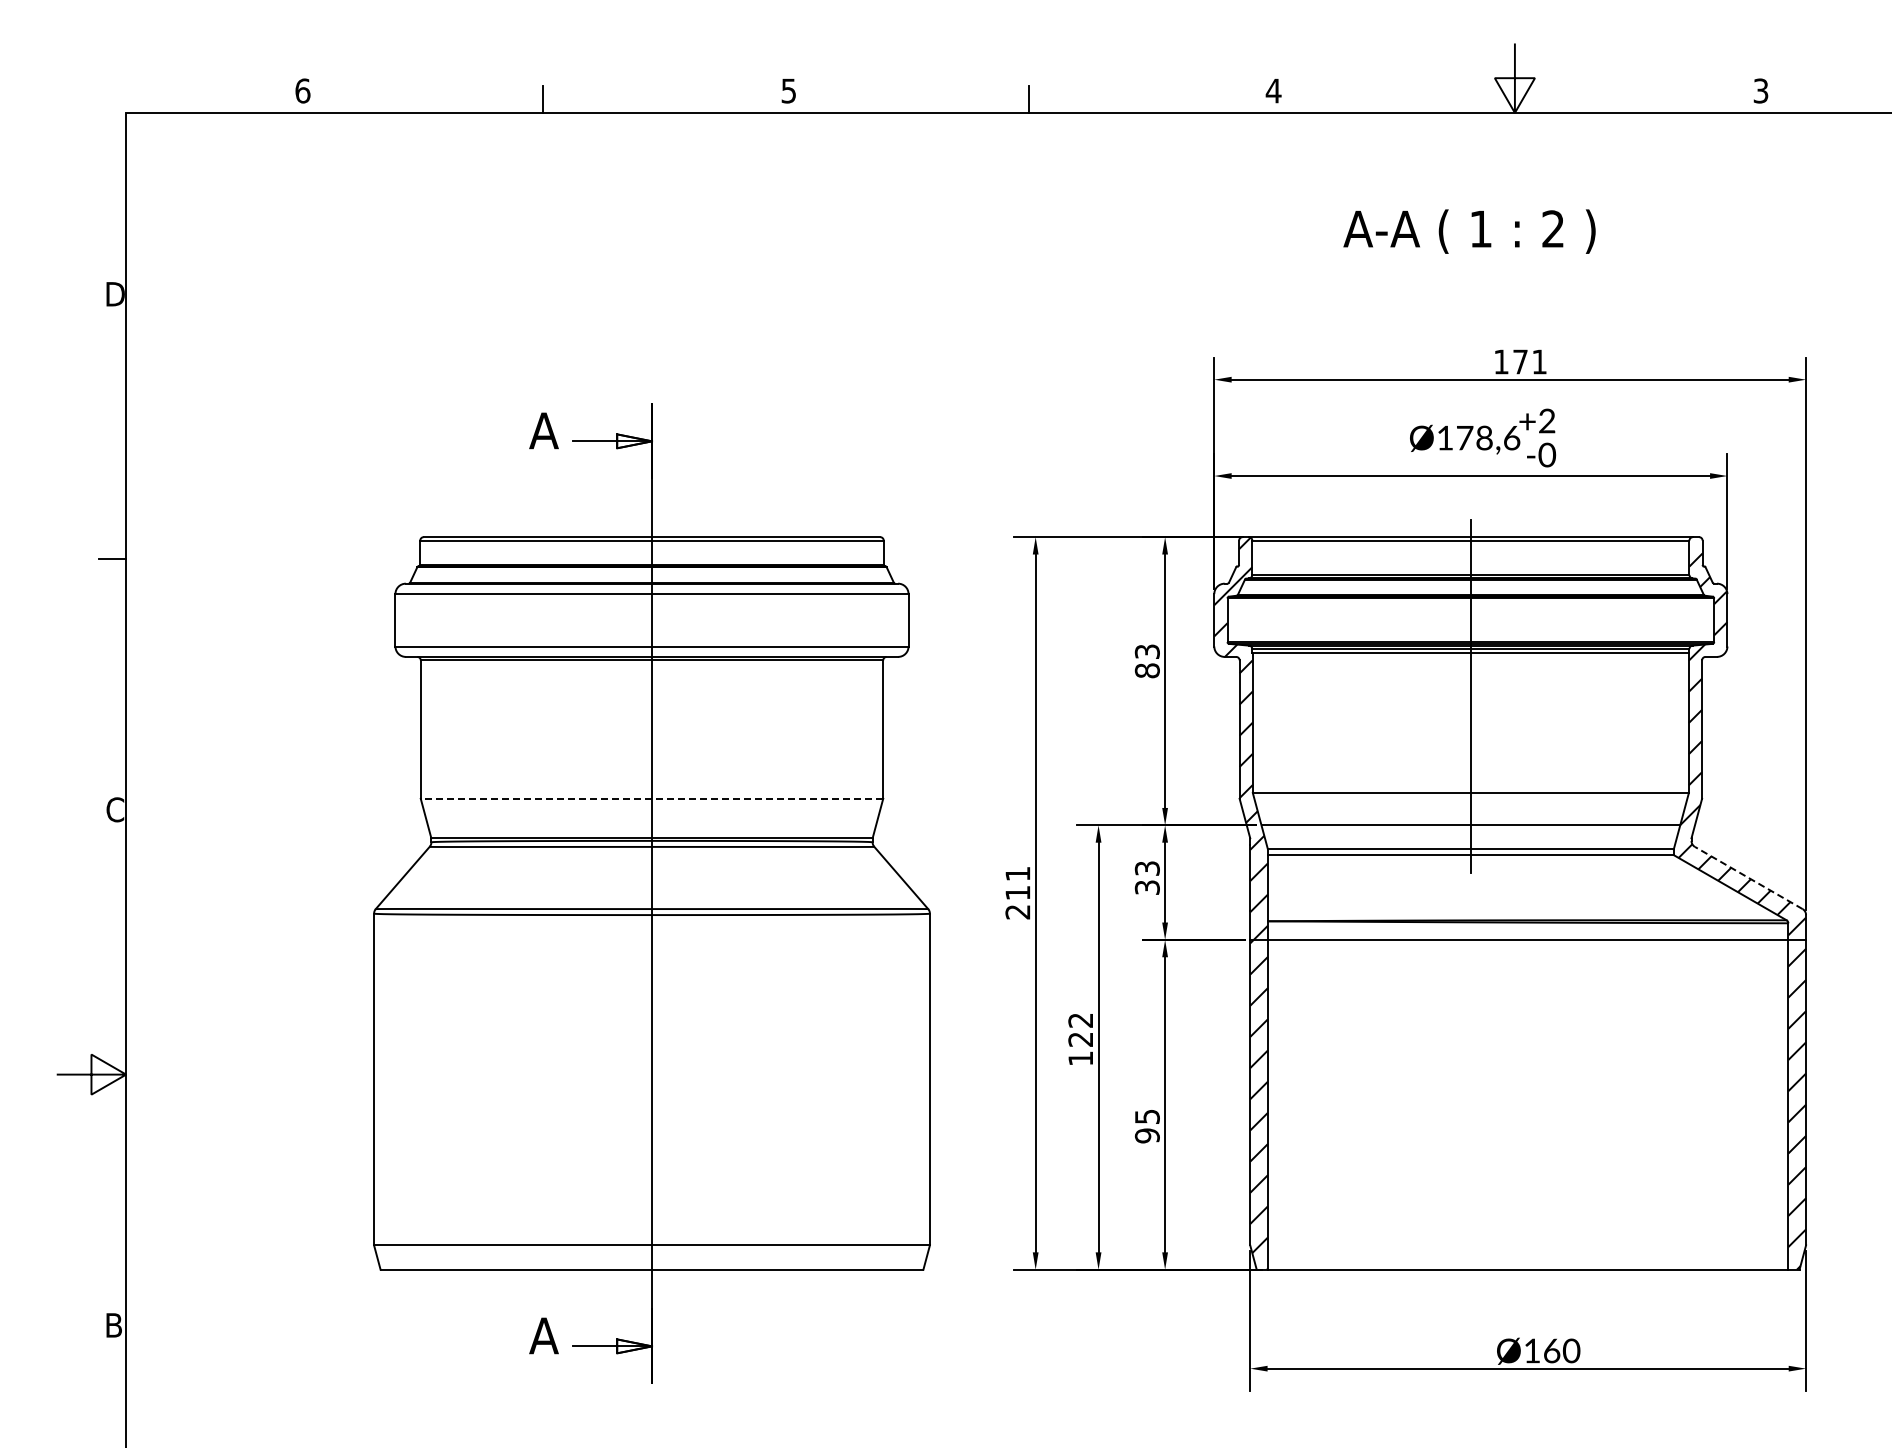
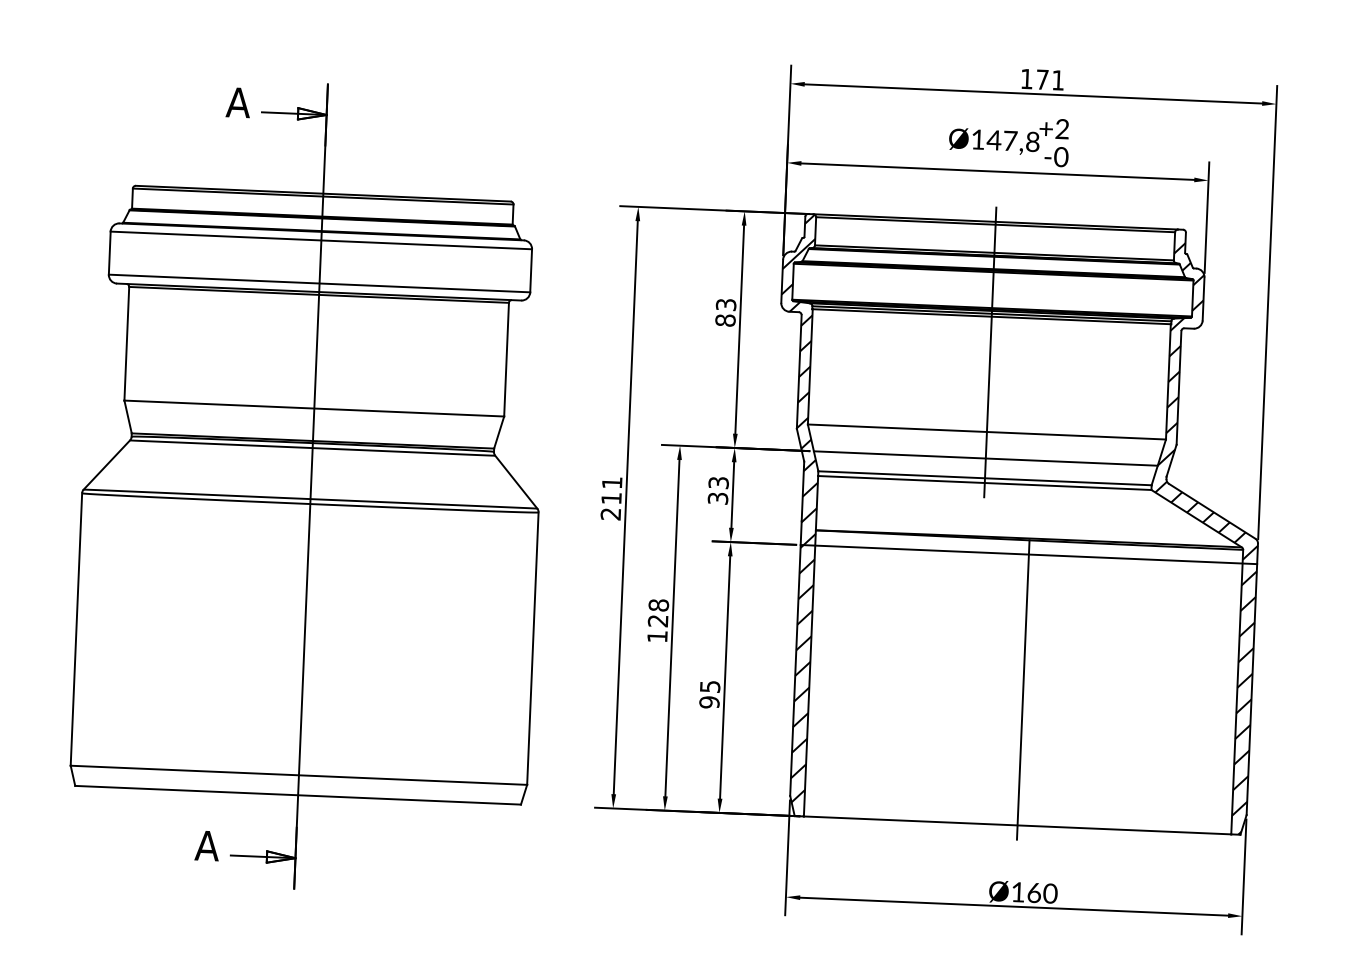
text: (1487, 437) -> (1012, 140), Ø178,6 -> Ø147,8
line: (651, 798) -> (313, 408), dashed -> solid
line: (1748, 877) -> (1212, 510), dashed -> solid
text: (1080, 1020) -> (658, 605), 122 -> 128
line: (1528, 1104) -> (1023, 689), added

